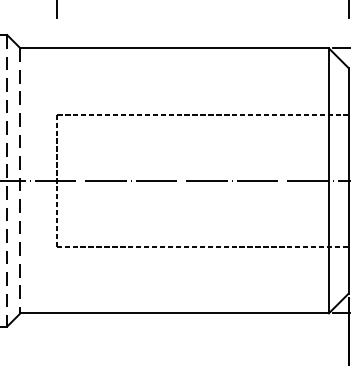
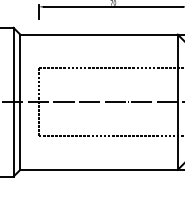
line: (7, 181) -> (13, 102), dashed -> solid
line: (20, 181) -> (20, 102), dashed -> solid

